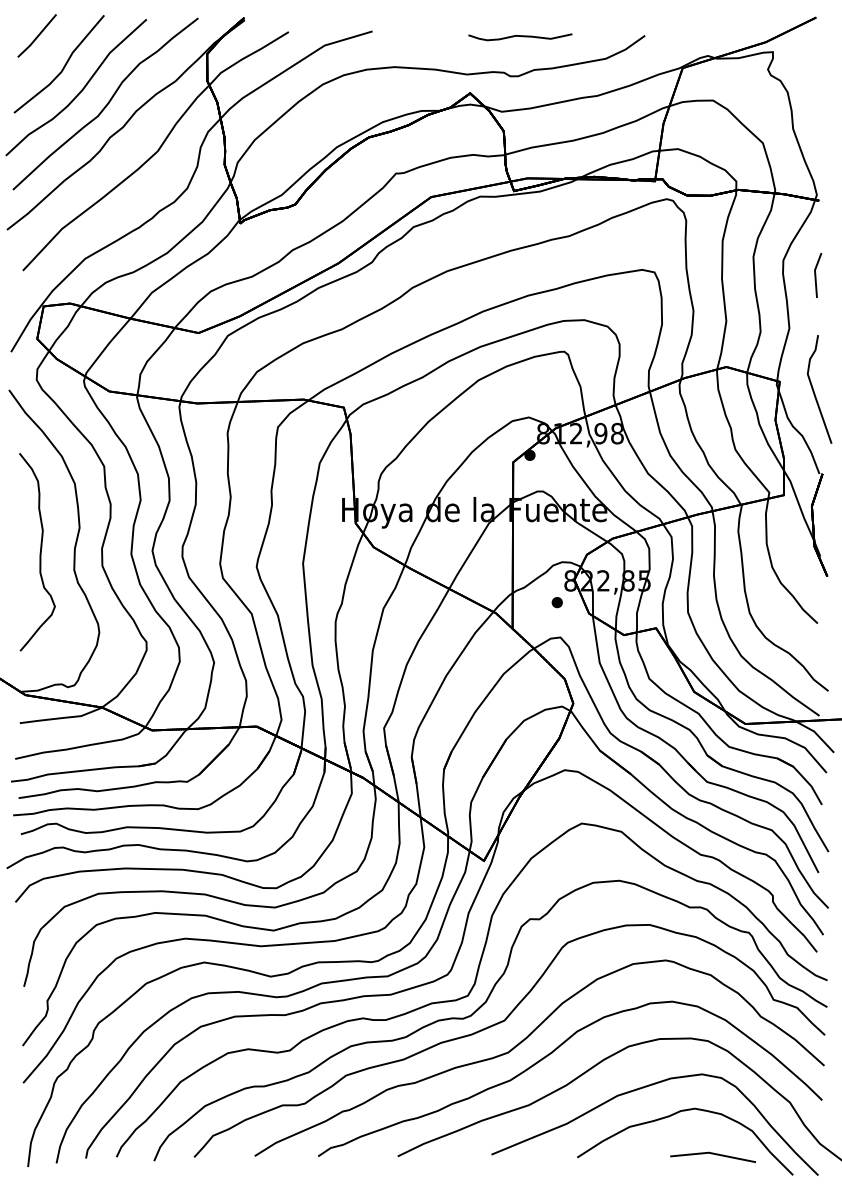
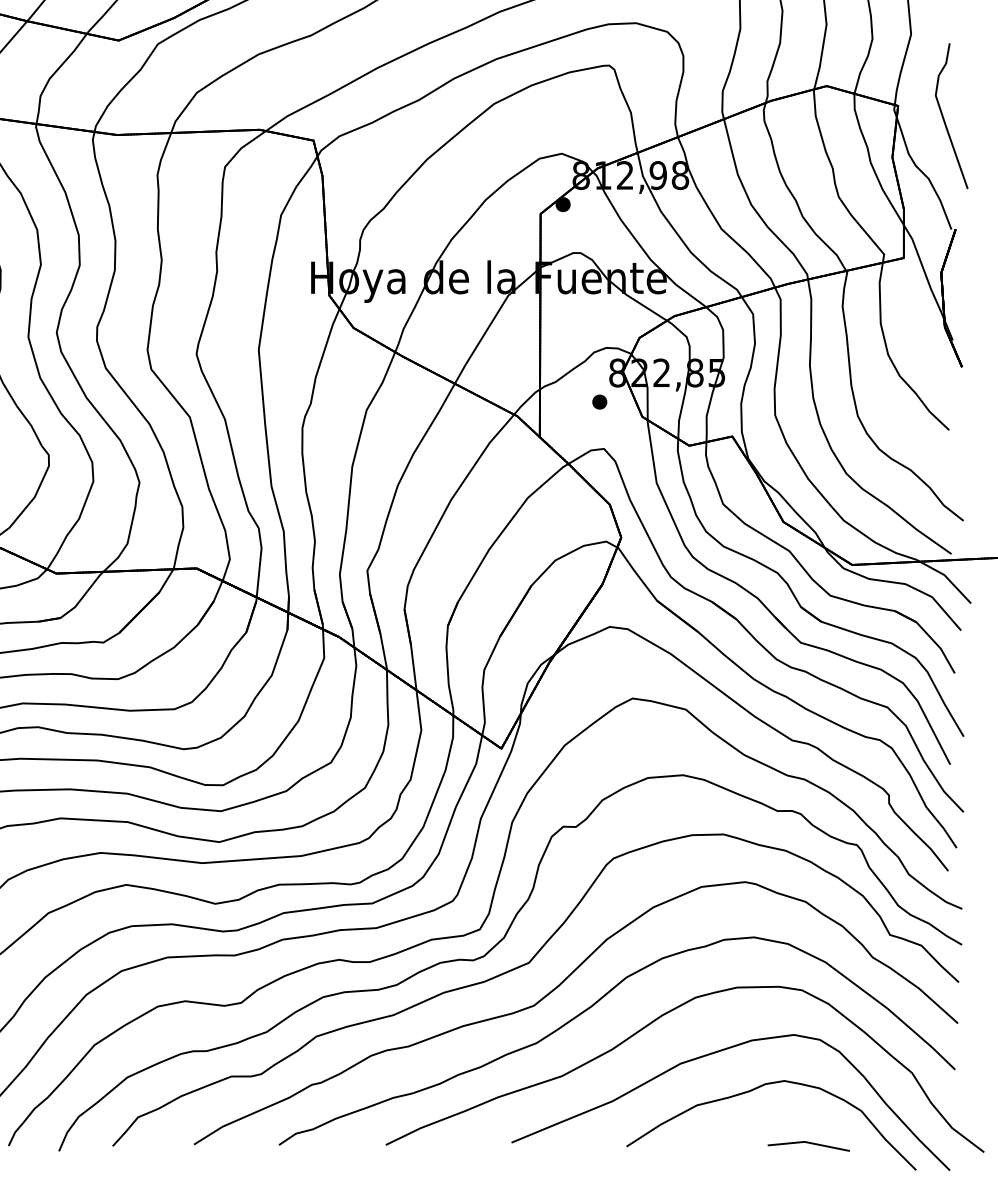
part: (712, 1157) -> (807, 1146), size x0.71

